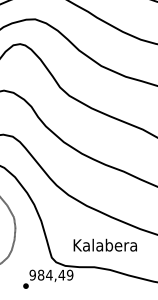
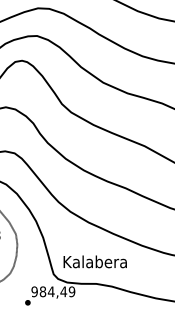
text: (104, 244) -> (94, 261), moved

